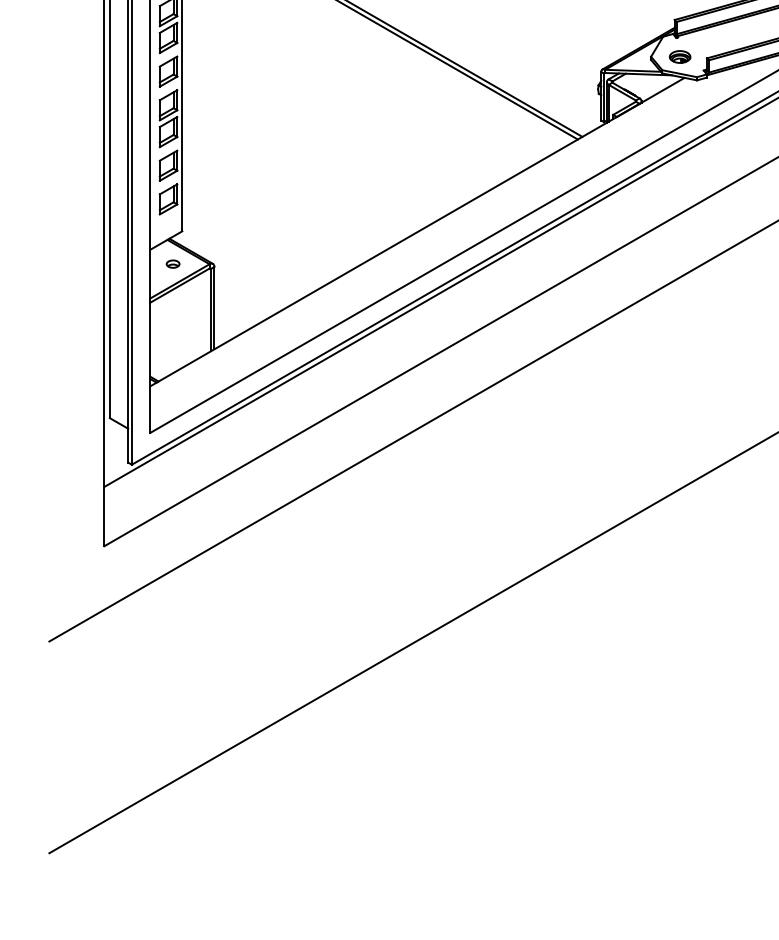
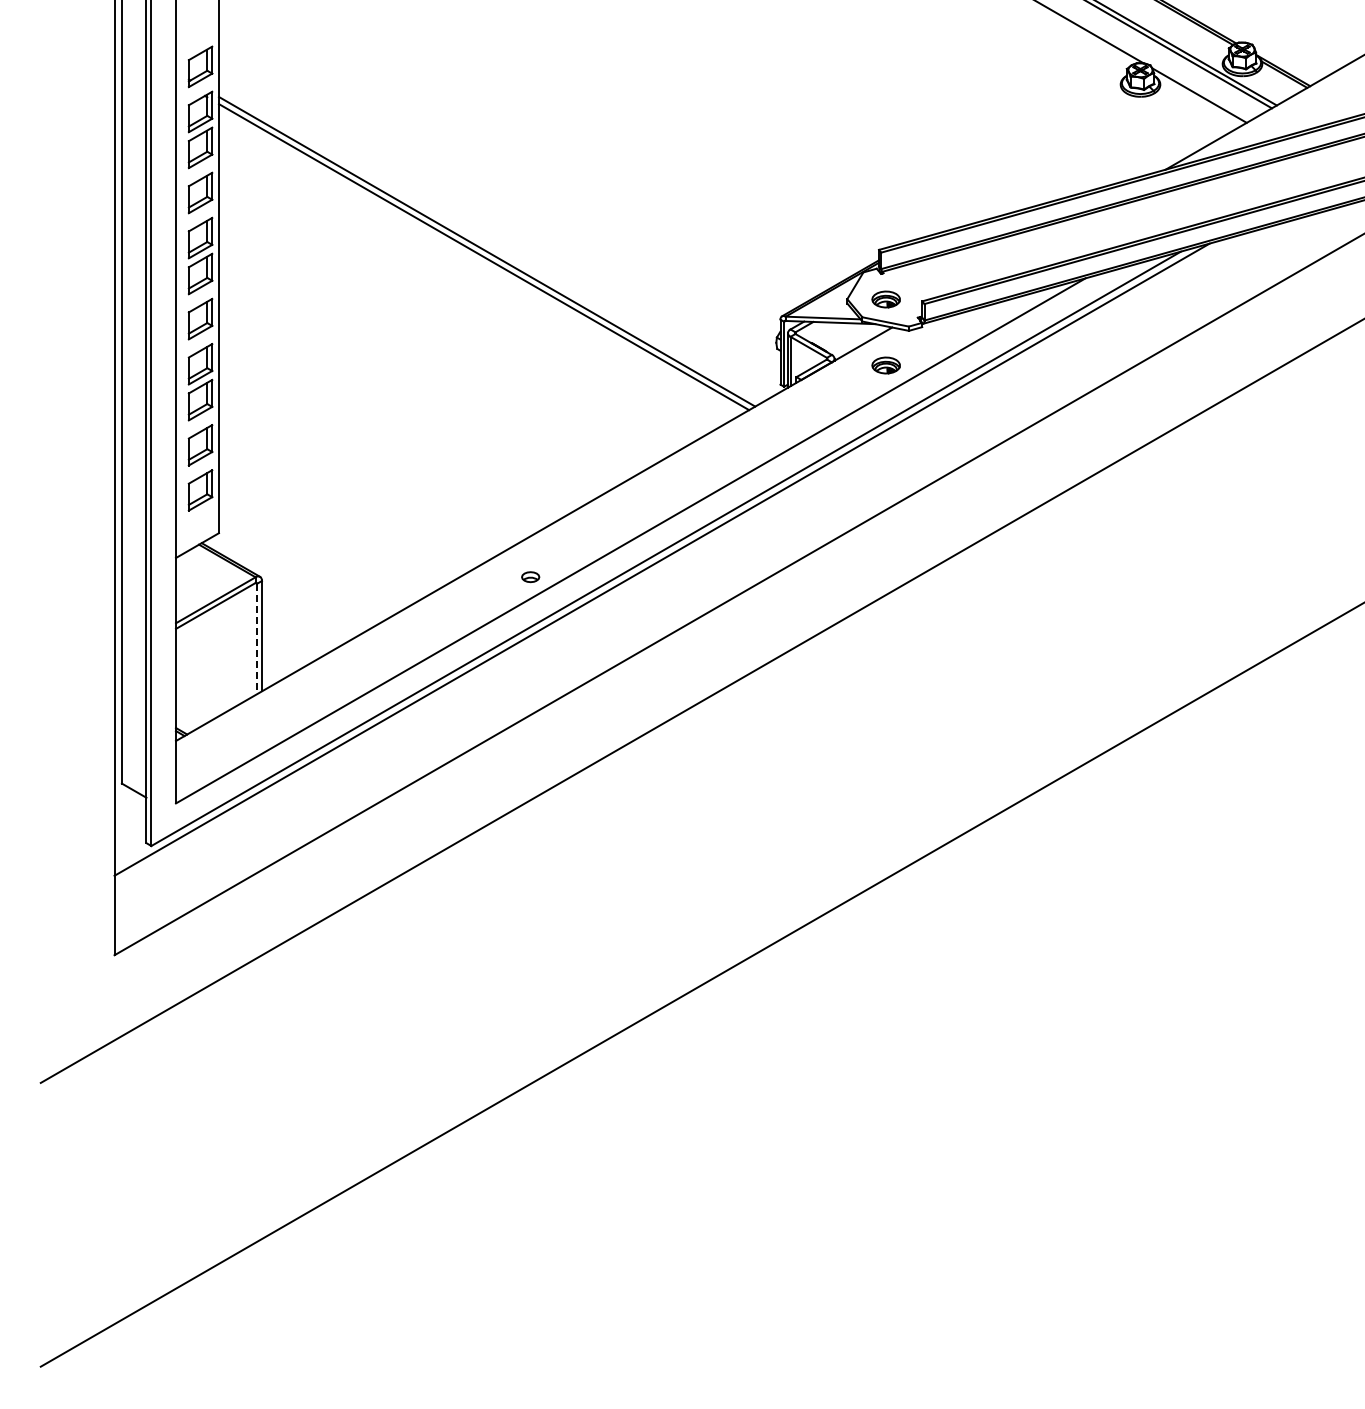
part: (679, 106) -> (885, 365), added
part: (172, 264) -> (530, 577), moved
line: (211, 310) -> (257, 639), solid -> dashed

